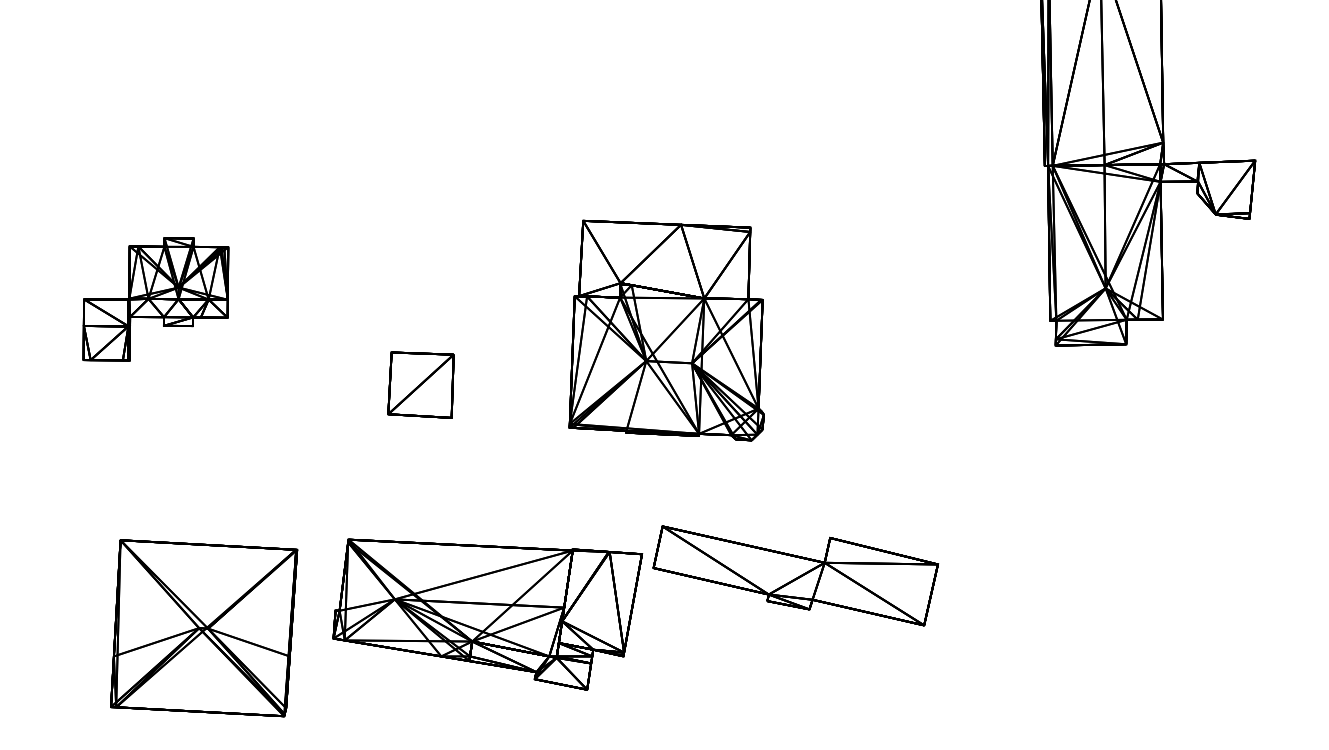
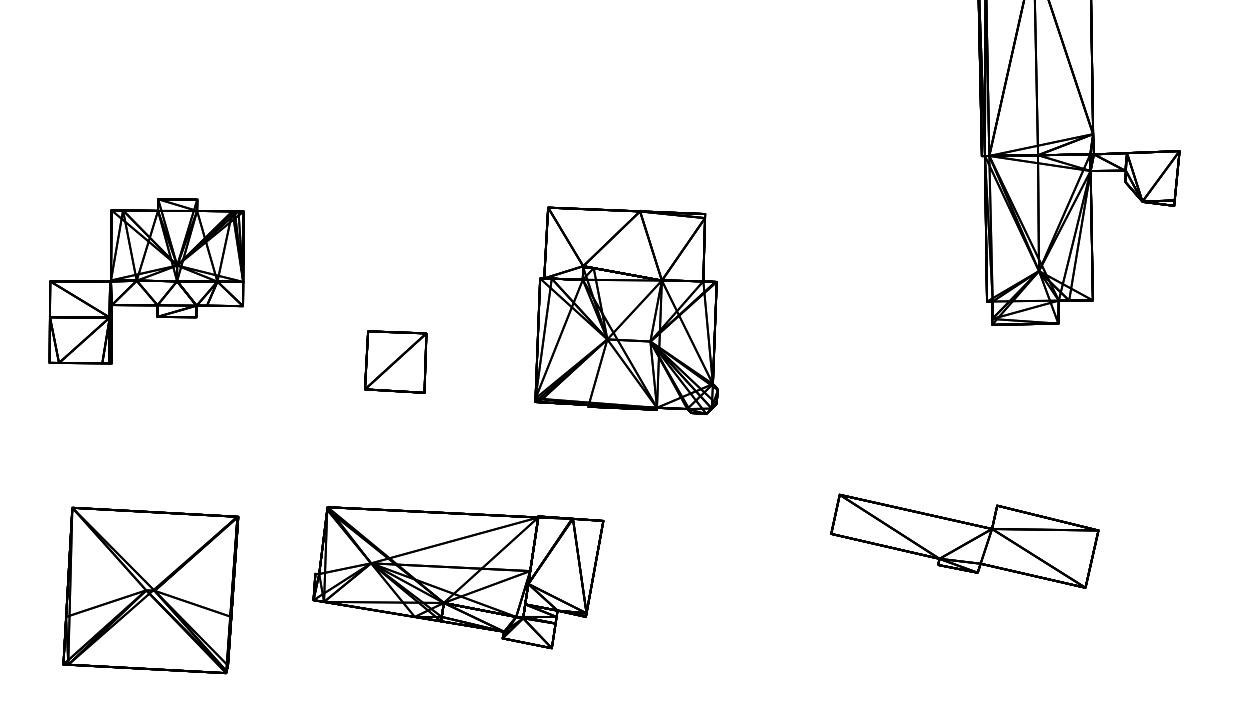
part: (155, 299) -> (146, 281), size x1.43
part: (795, 575) -> (964, 540), moved
part: (203, 628) -> (150, 590), moved

